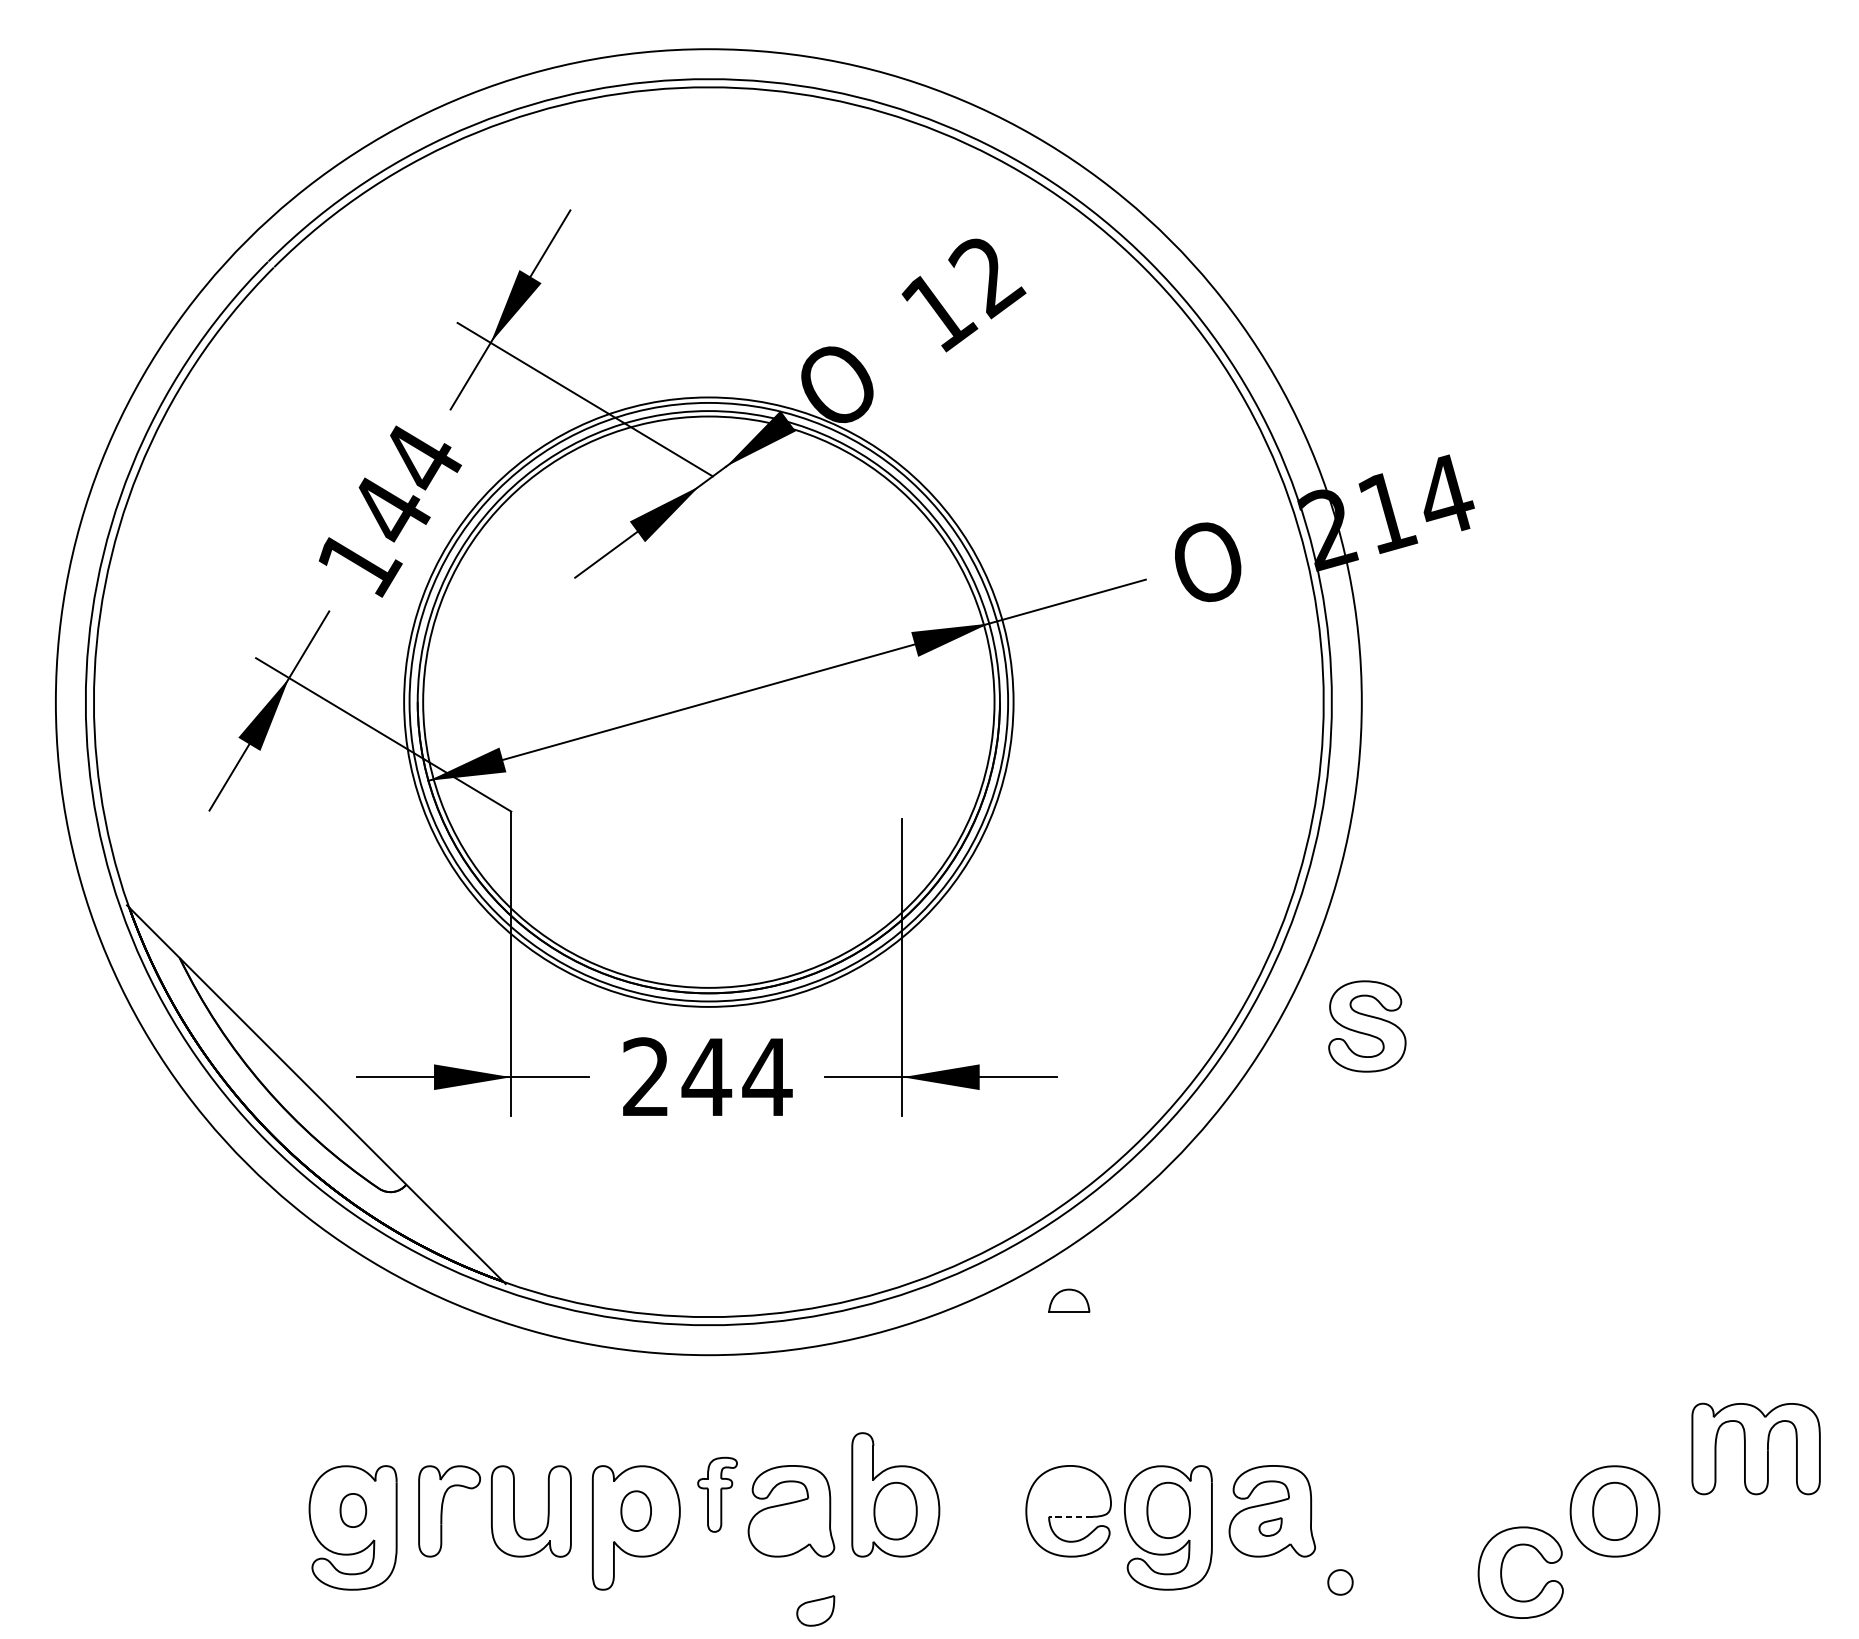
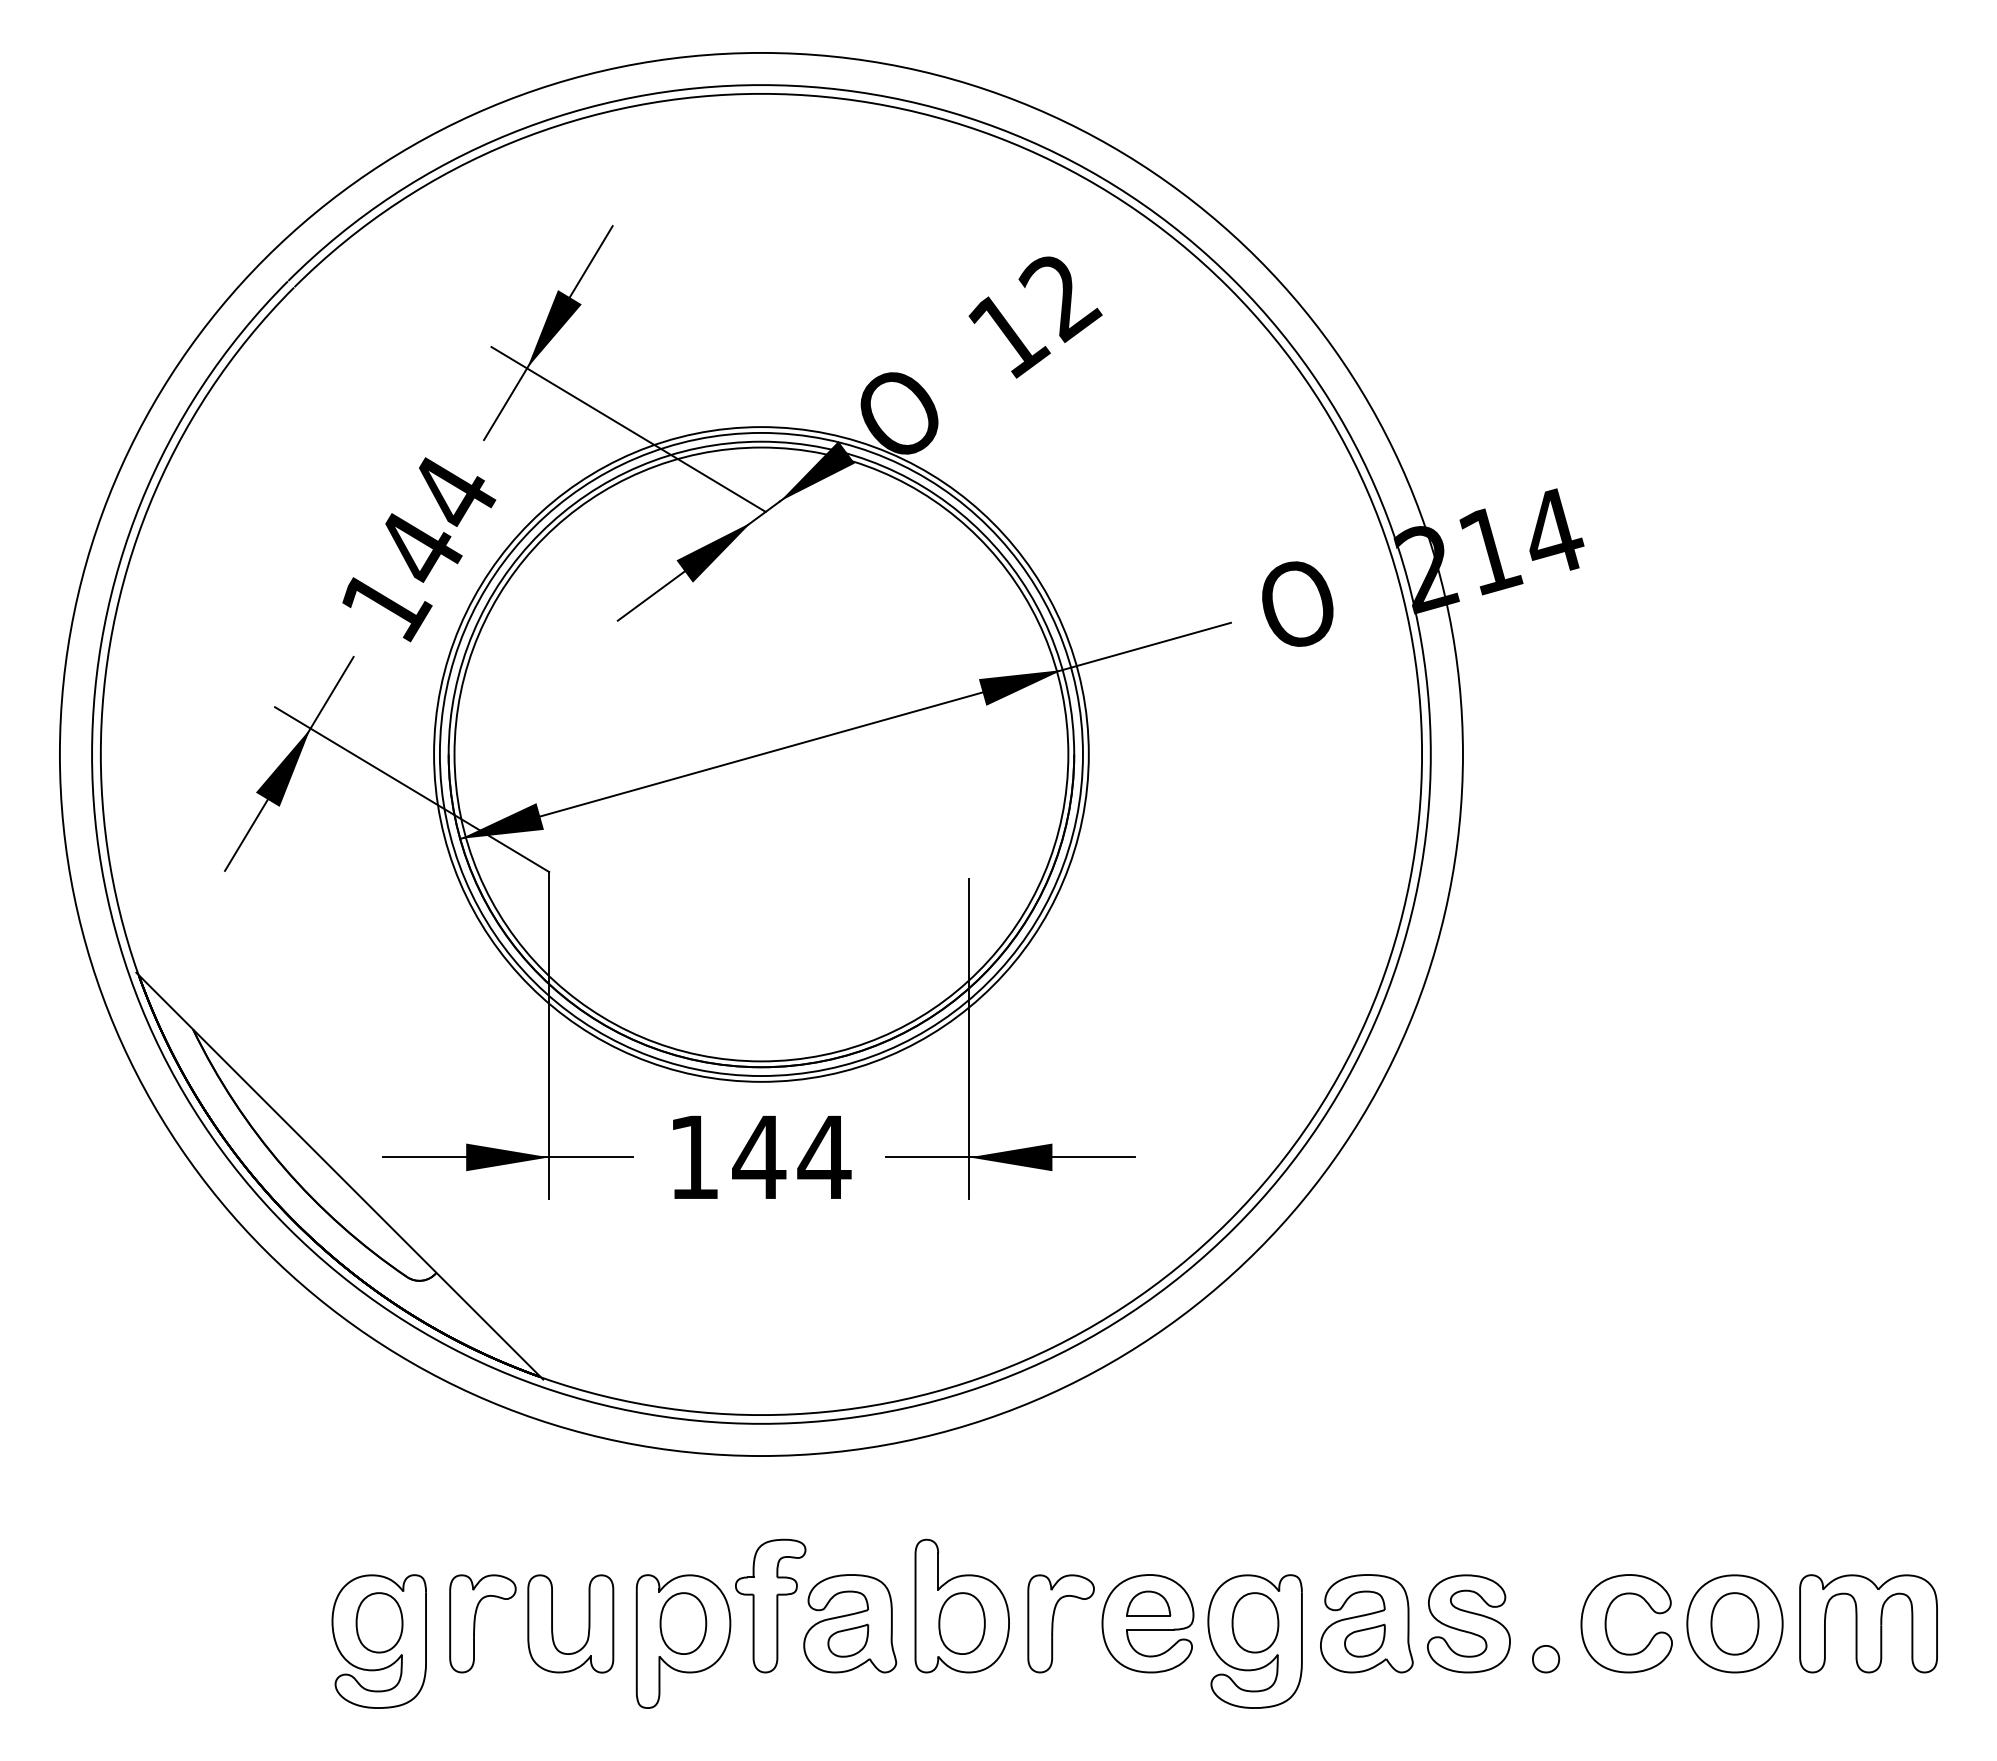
part: (1366, 1026) -> (1468, 1623), moved
text: (645, 1076) -> (693, 1156), 244 -> 144
part: (1069, 1300) -> (1148, 1603), moved
part: (1756, 1448) -> (1868, 1623), moved
part: (717, 1494) -> (770, 1605), size x1.67
part: (353, 1510) -> (379, 1622), size x1.67
part: (636, 1511) -> (683, 1623), size x1.43
part: (980, 1511) -> (1053, 1623), added
line: (1070, 1516) -> (1149, 1629), dashed -> solid
part: (1270, 1526) -> (1364, 1640), size x1.67
part: (1501, 1572) -> (1606, 1623), moved
part: (1340, 1582) -> (1546, 1659), moved
part: (815, 1610) -> (848, 1640), moved

